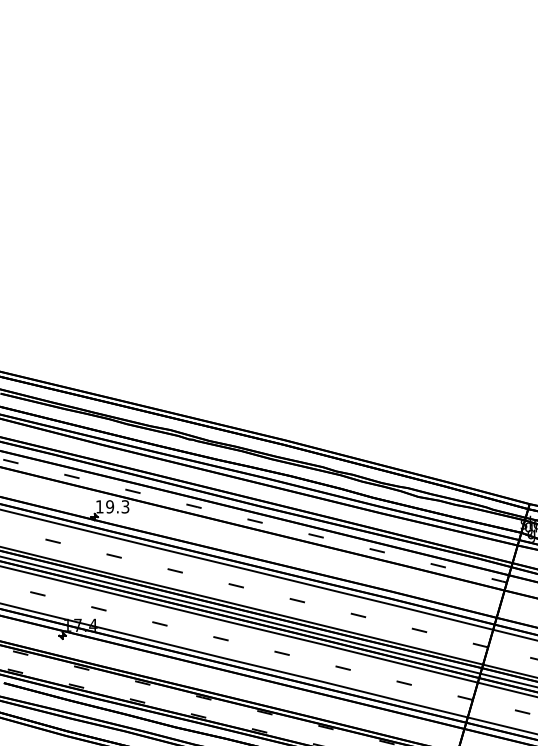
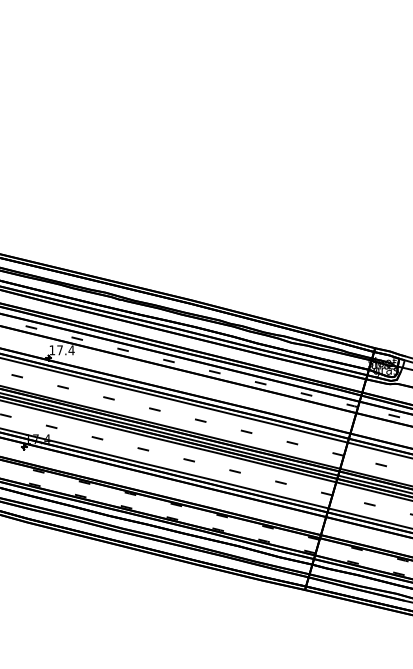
text: (117, 507) -> (65, 350), 19.3 -> 17.4

